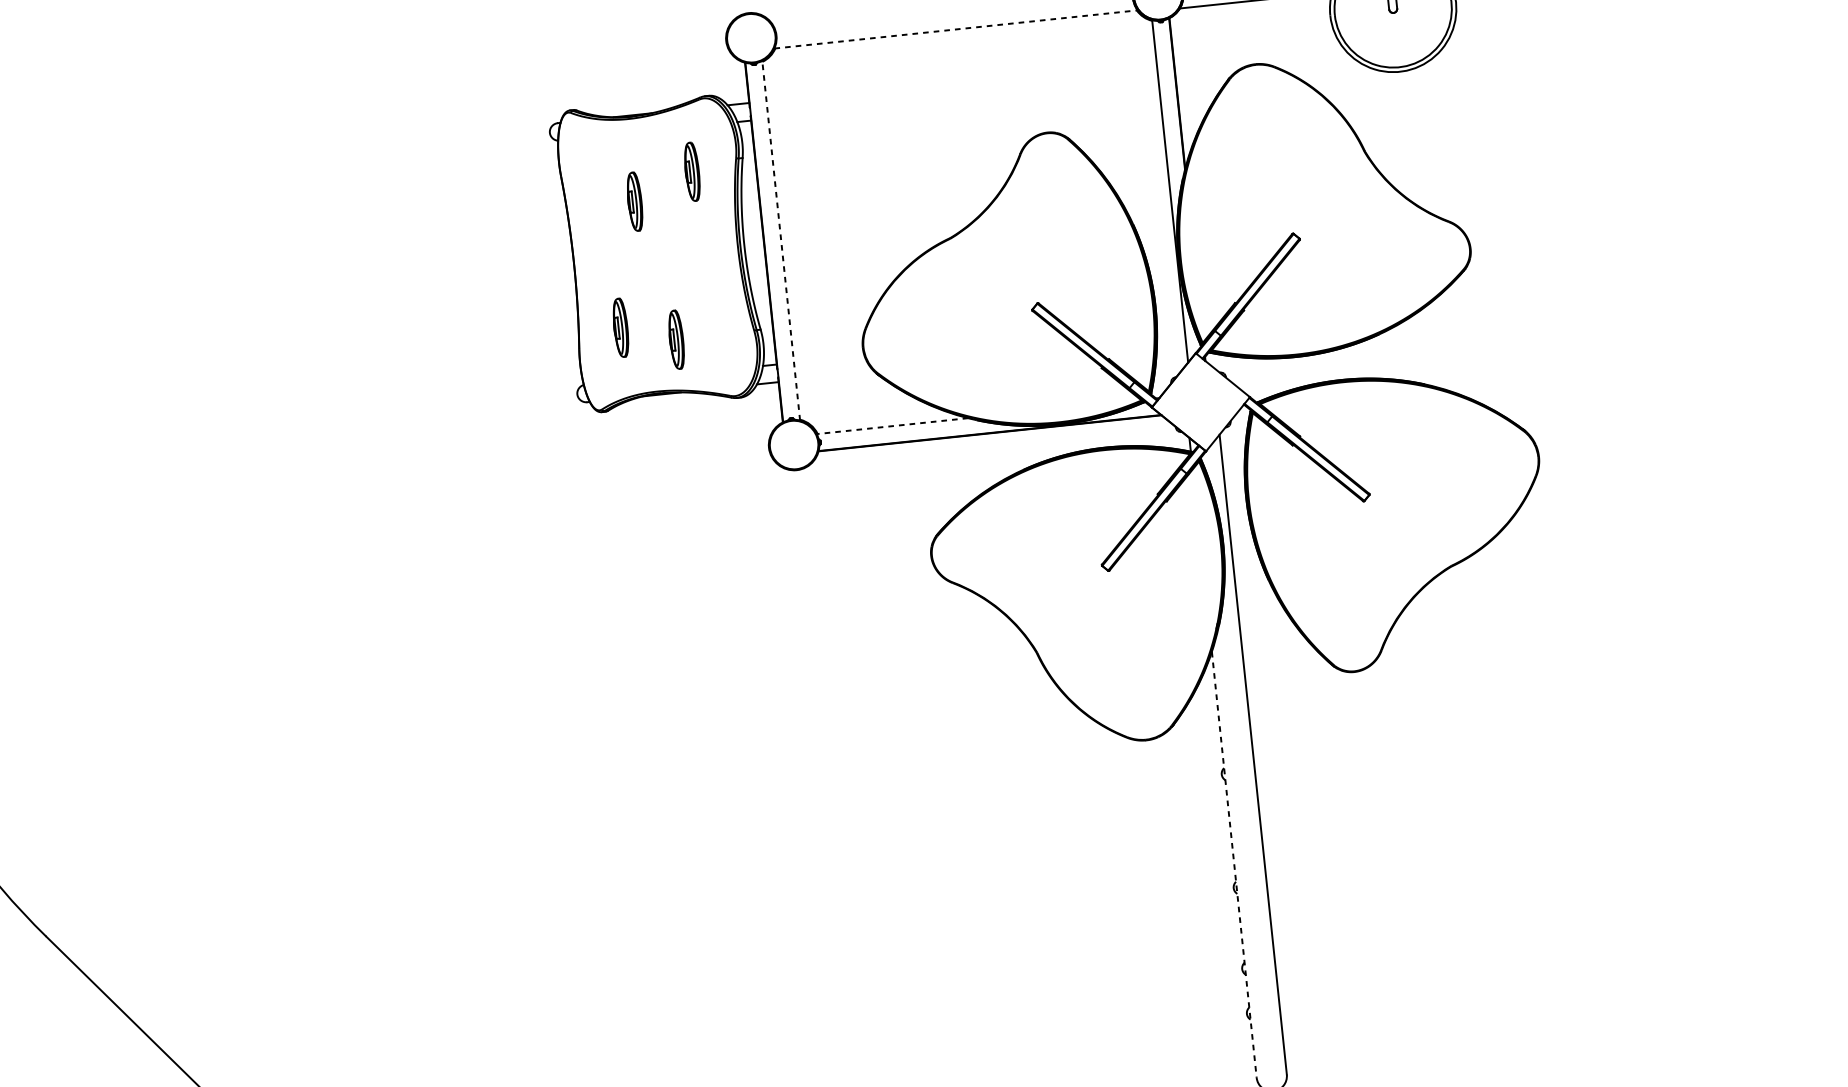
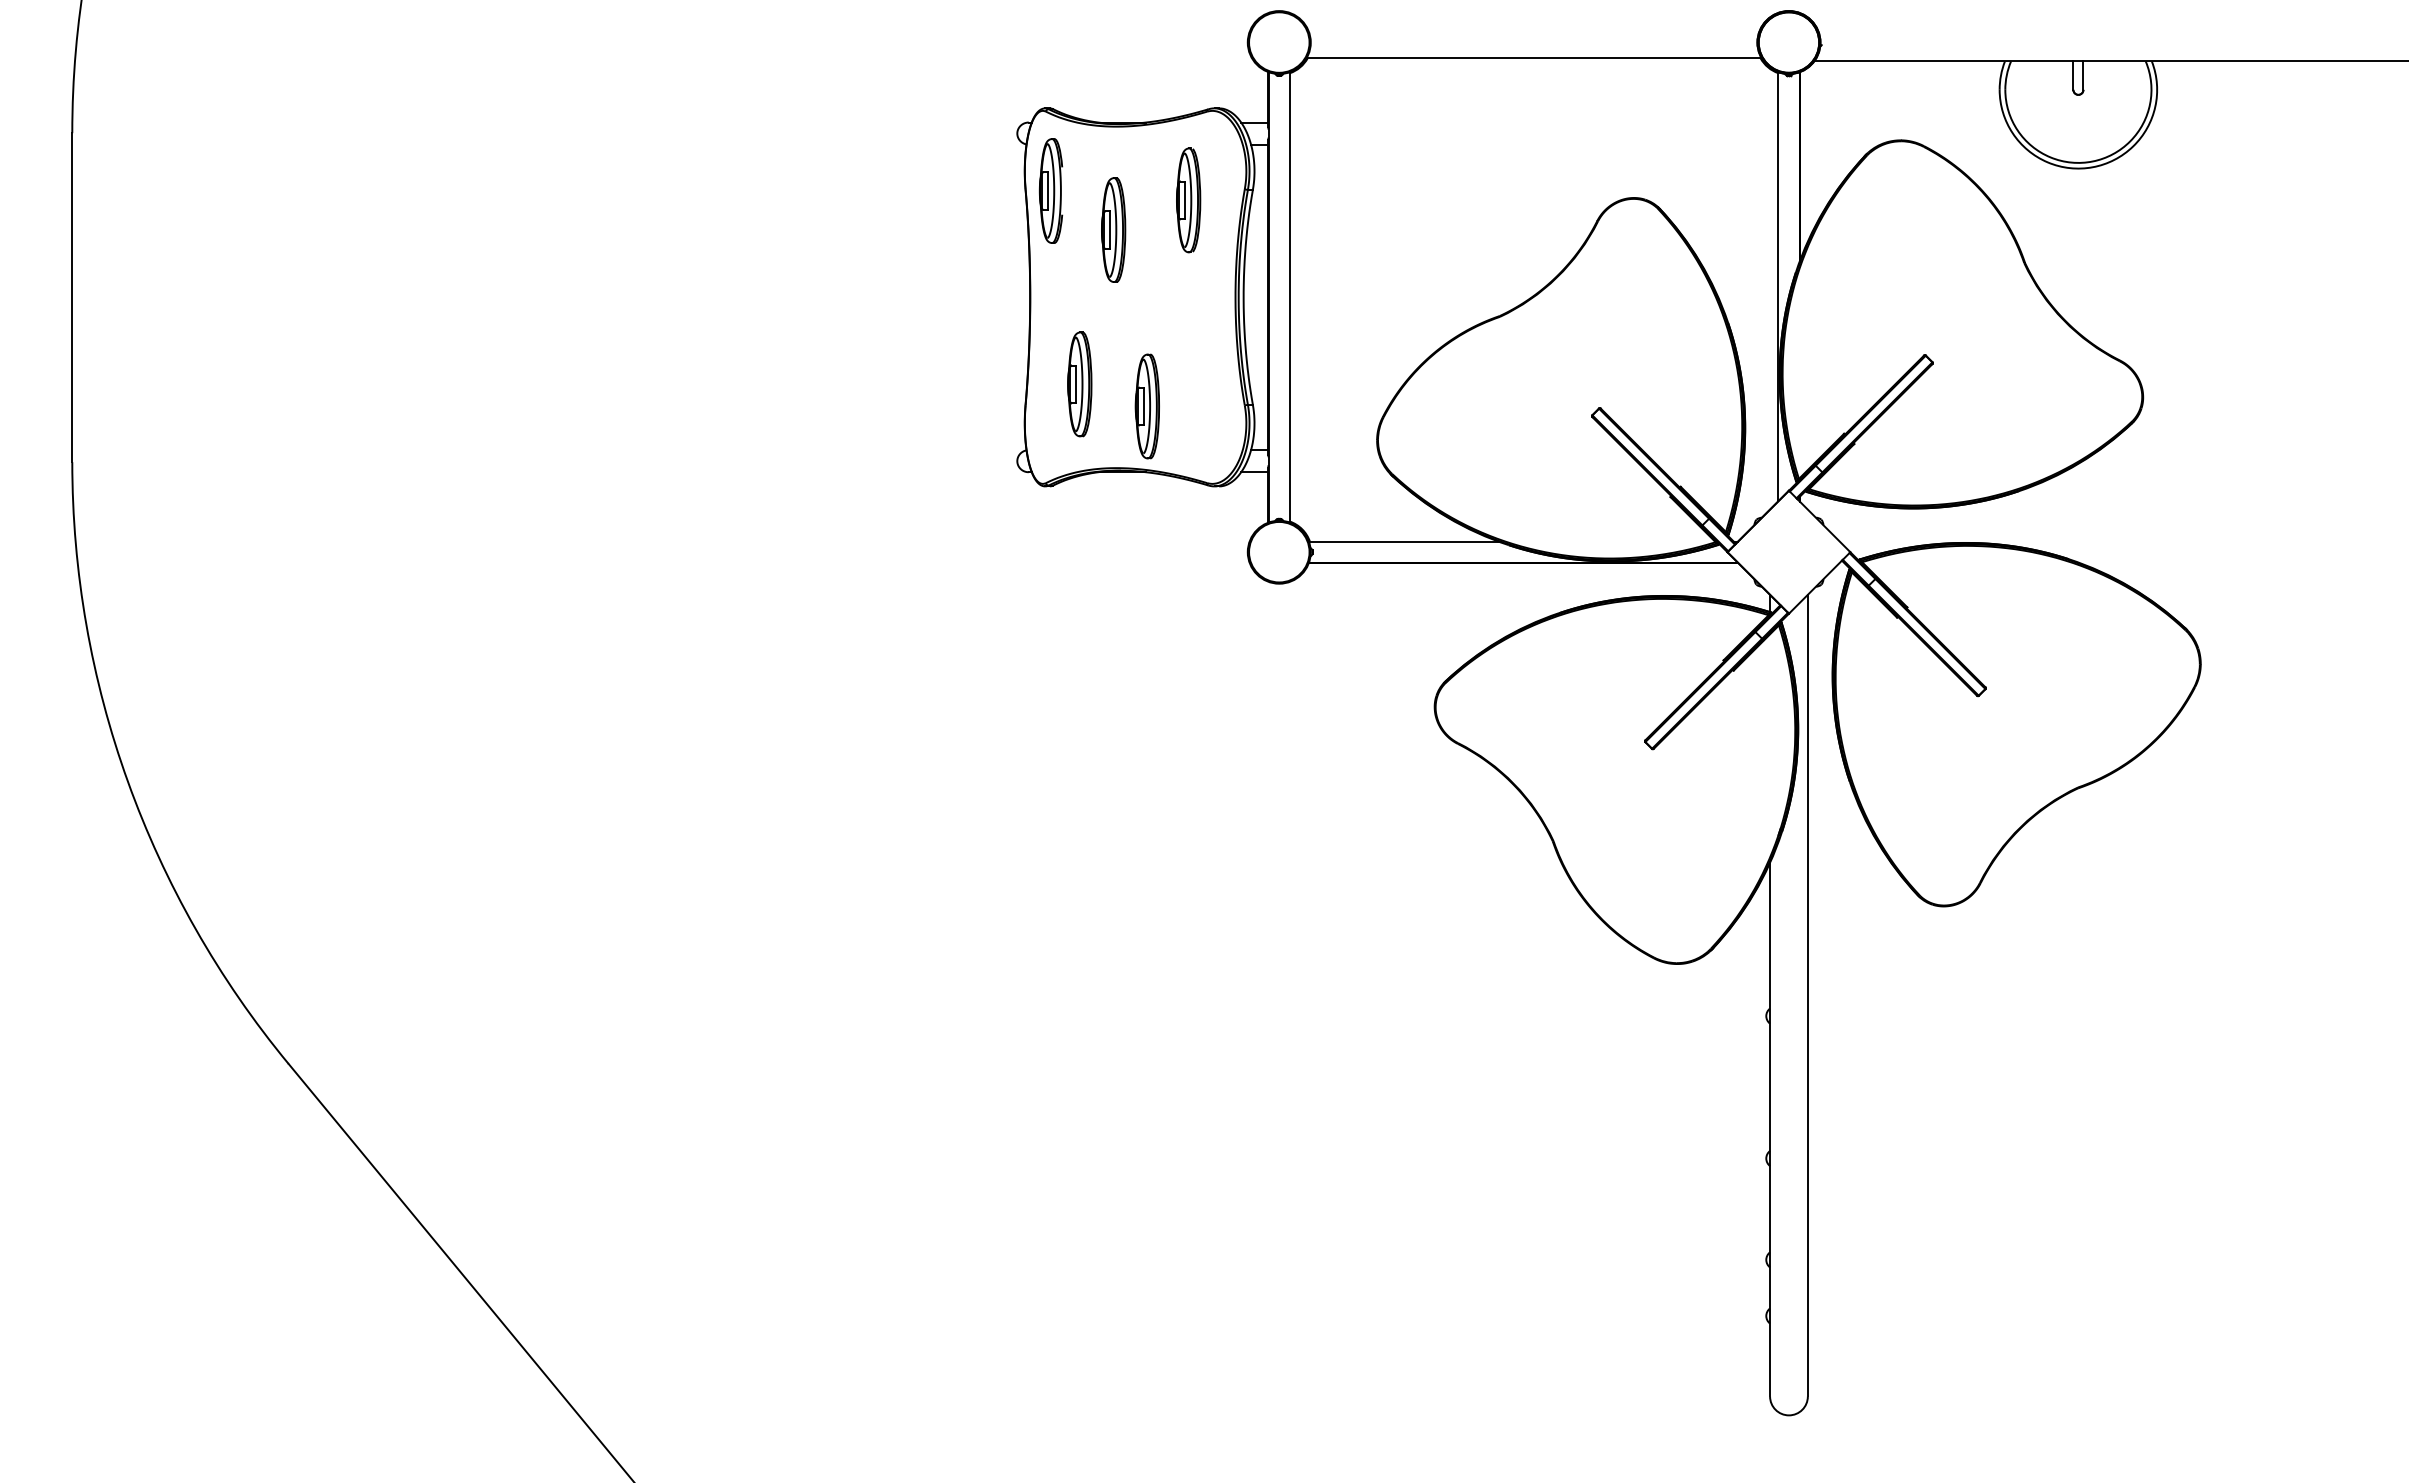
line: (956, 29) -> (1534, 58), dashed -> solid
part: (692, 171) -> (1188, 200), size x1.43
part: (581, 175) -> (1050, 190), added
part: (634, 201) -> (1113, 229), size x1.43
line: (780, 240) -> (1289, 296), dashed -> solid
part: (620, 327) -> (1079, 384), size x1.43
part: (675, 339) -> (1146, 406), size x1.43
line: (892, 426) -> (1403, 541), dashed -> solid
line: (1234, 864) -> (1770, 1129), dashed -> solid

